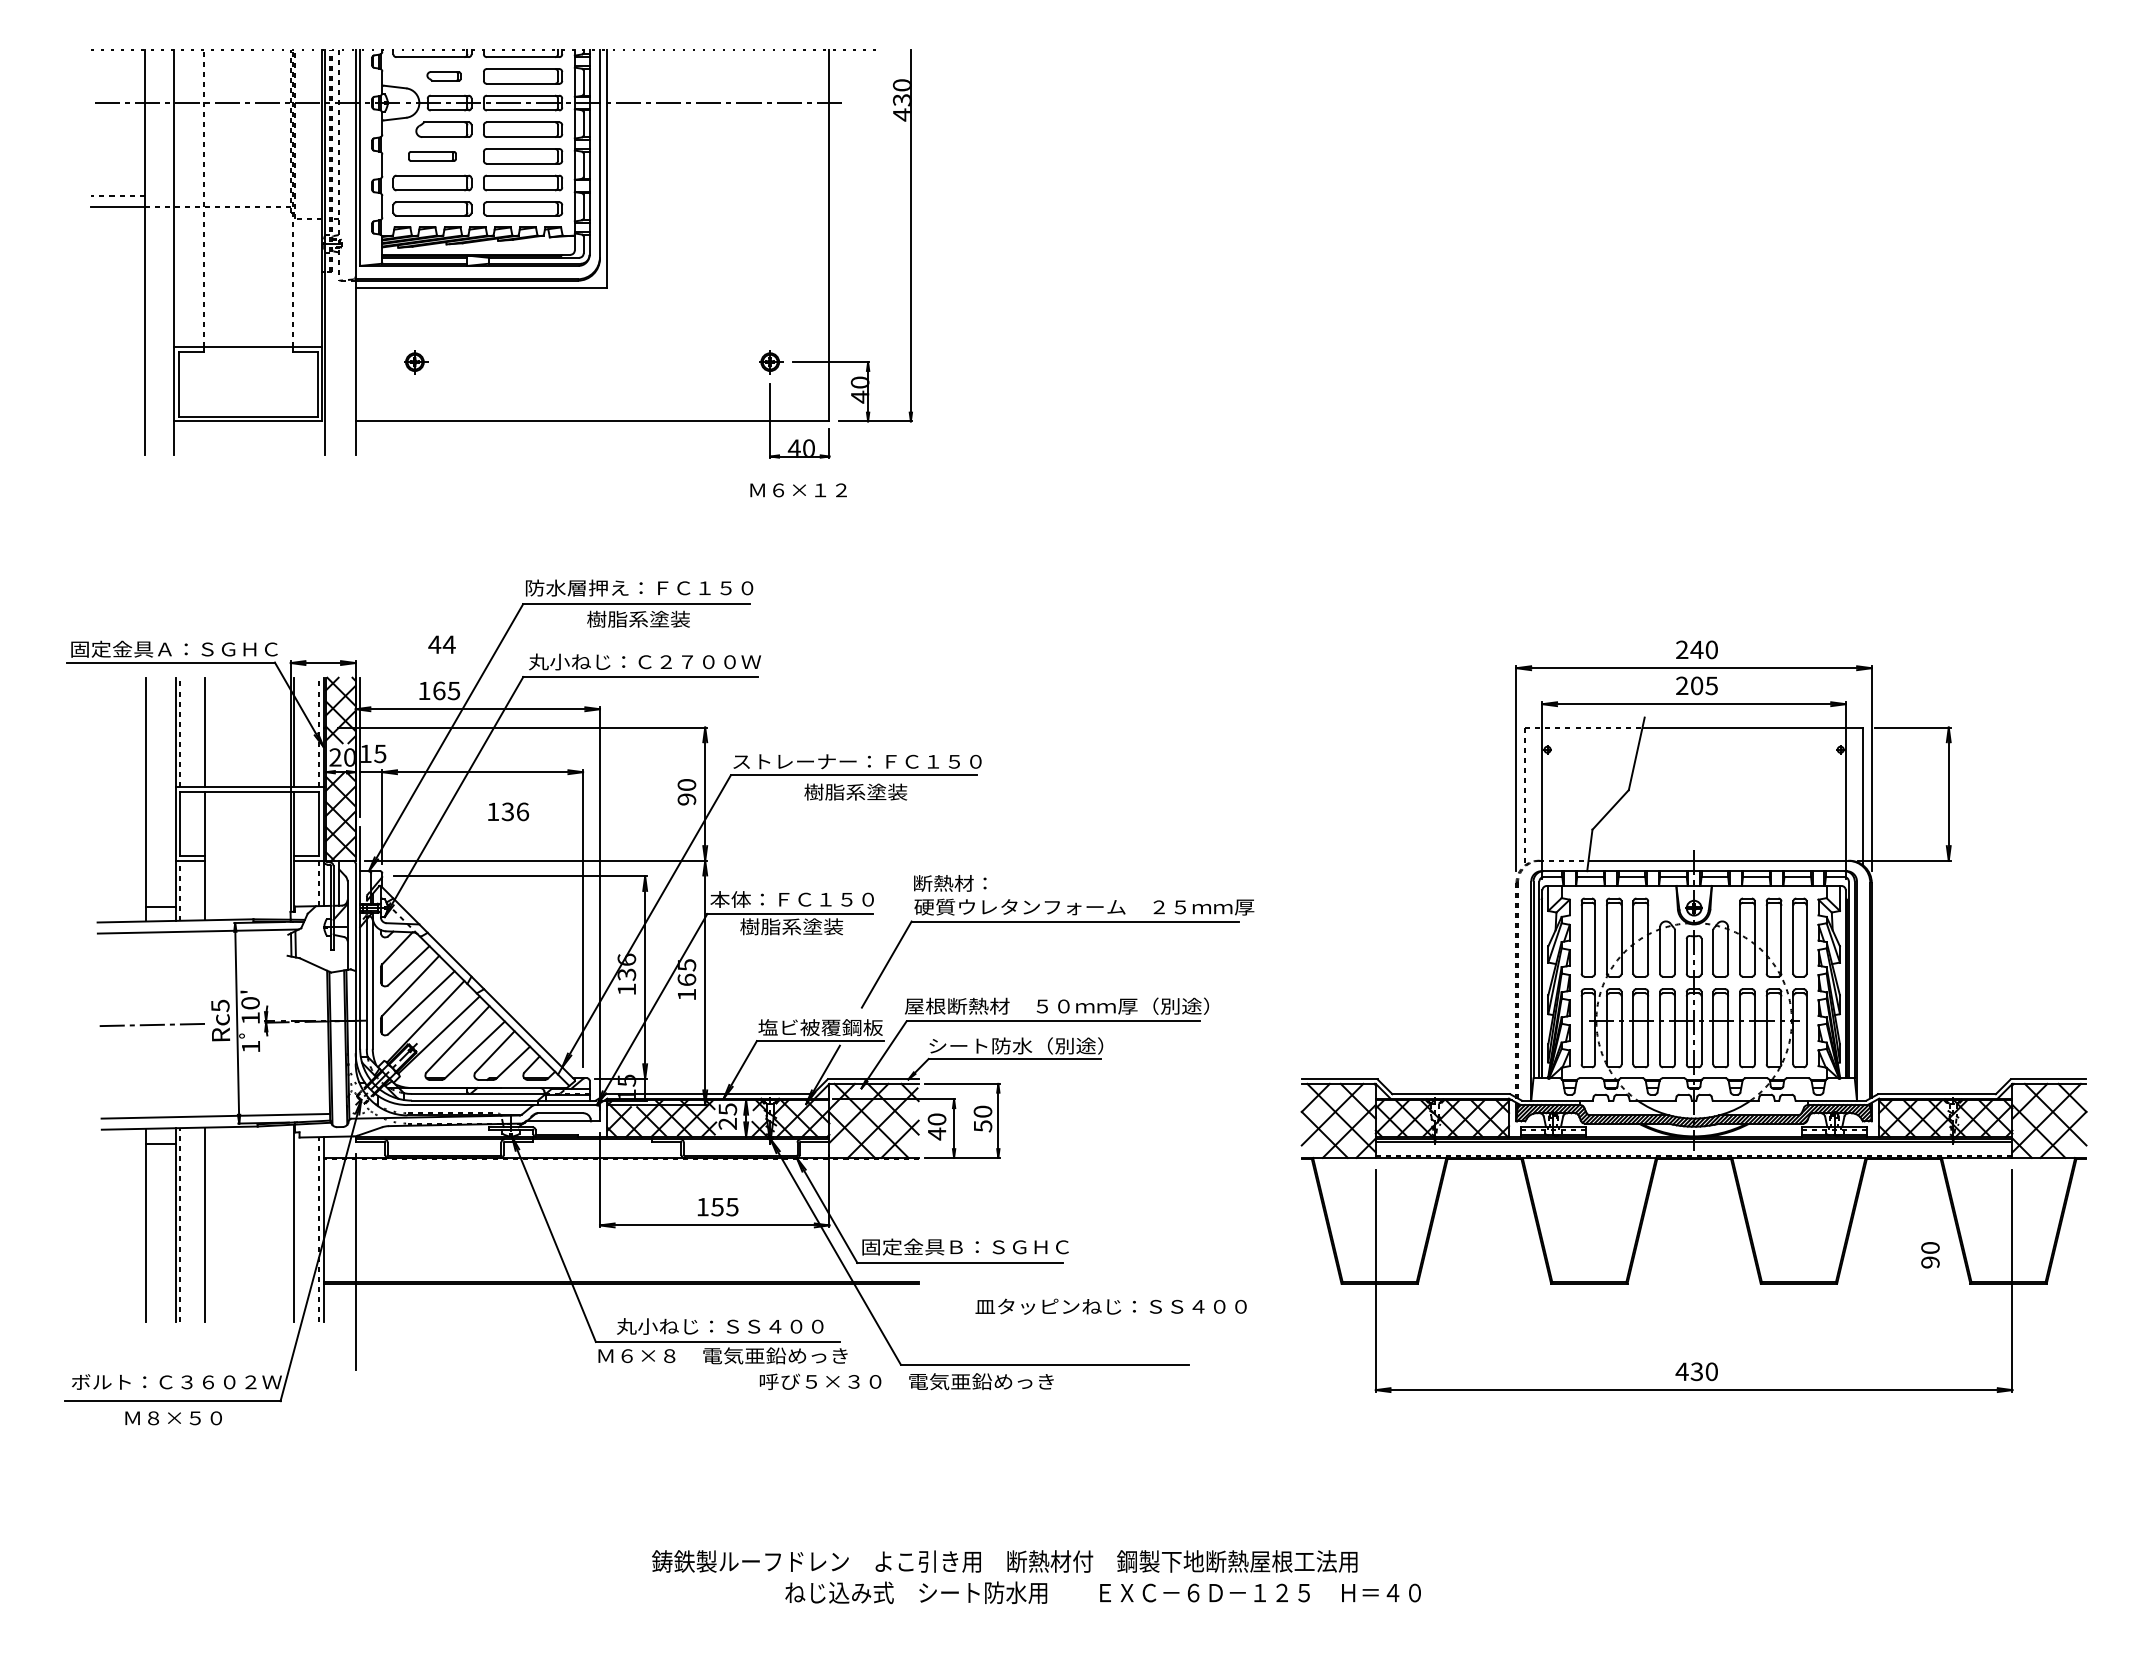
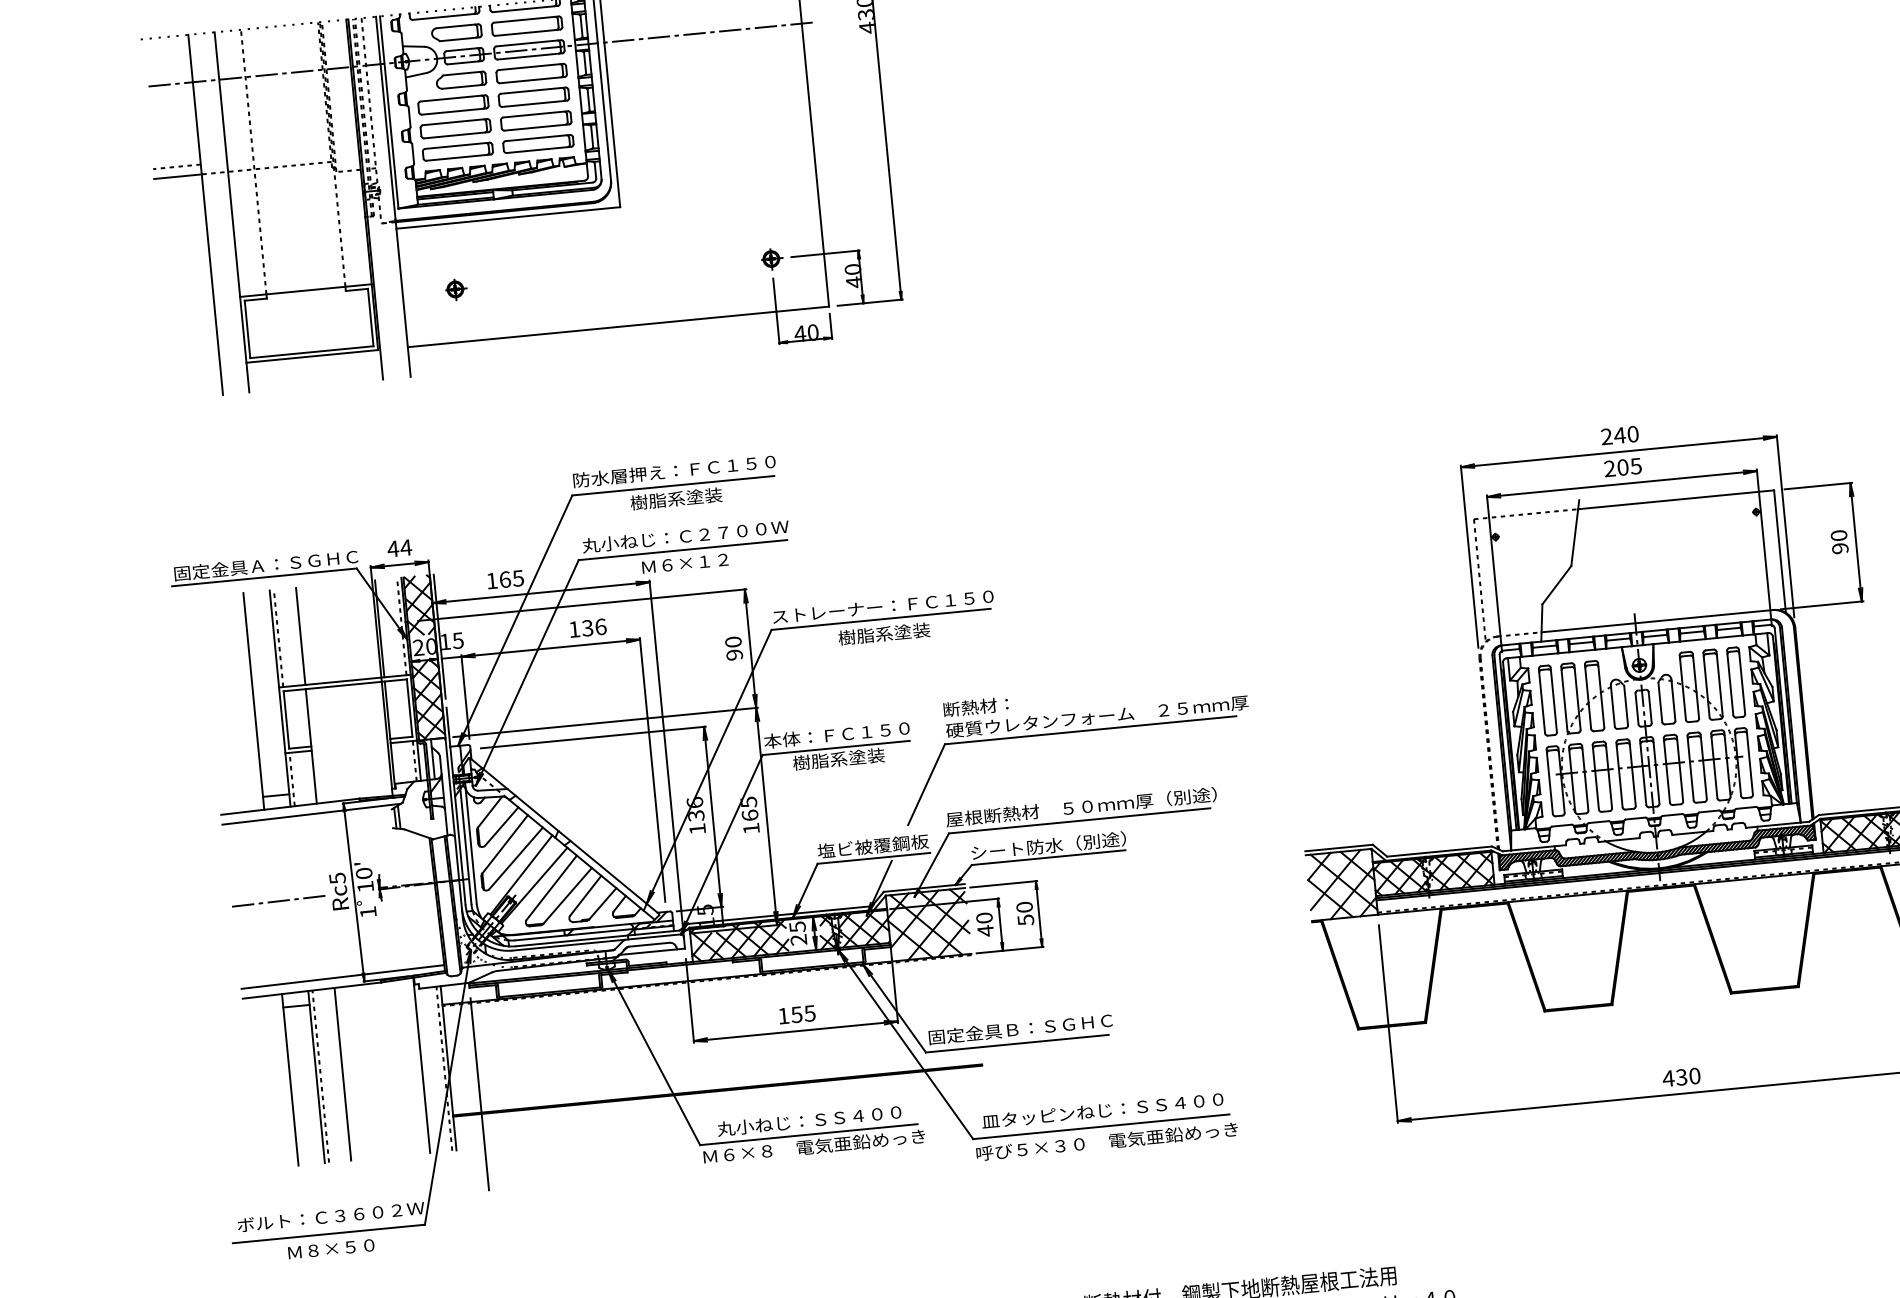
part: (443, 76) -> (456, 33), size x1.67
part: (432, 156) -> (453, 105), size x1.67
text: (798, 490) -> (685, 563), moved
text: (441, 644) -> (399, 548), moved
text: (508, 811) -> (588, 627), moved
text: (1930, 1255) -> (1839, 542), moved
text: (1110, 1306) -> (1102, 1110), moved
text: (906, 1381) -> (1106, 1141), moved

